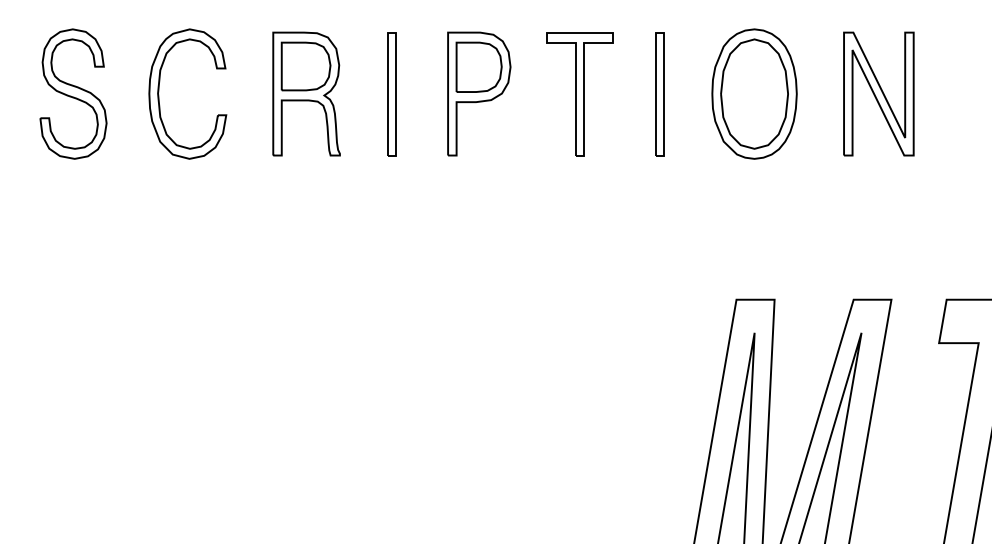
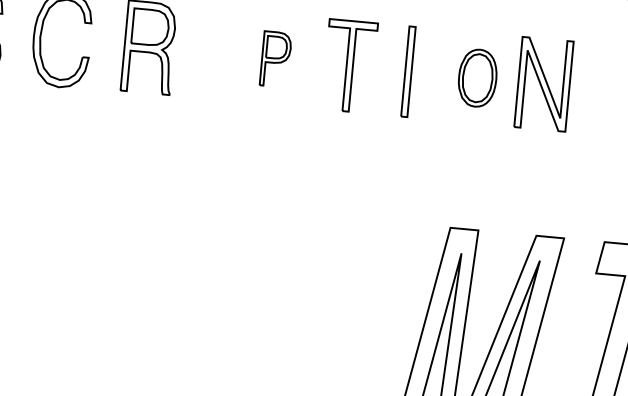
part: (479, 93) -> (276, 59), size x0.6
part: (754, 93) -> (477, 77), size x0.6
part: (878, 93) -> (543, 83), moved
part: (391, 94) -> (211, 53), removed

